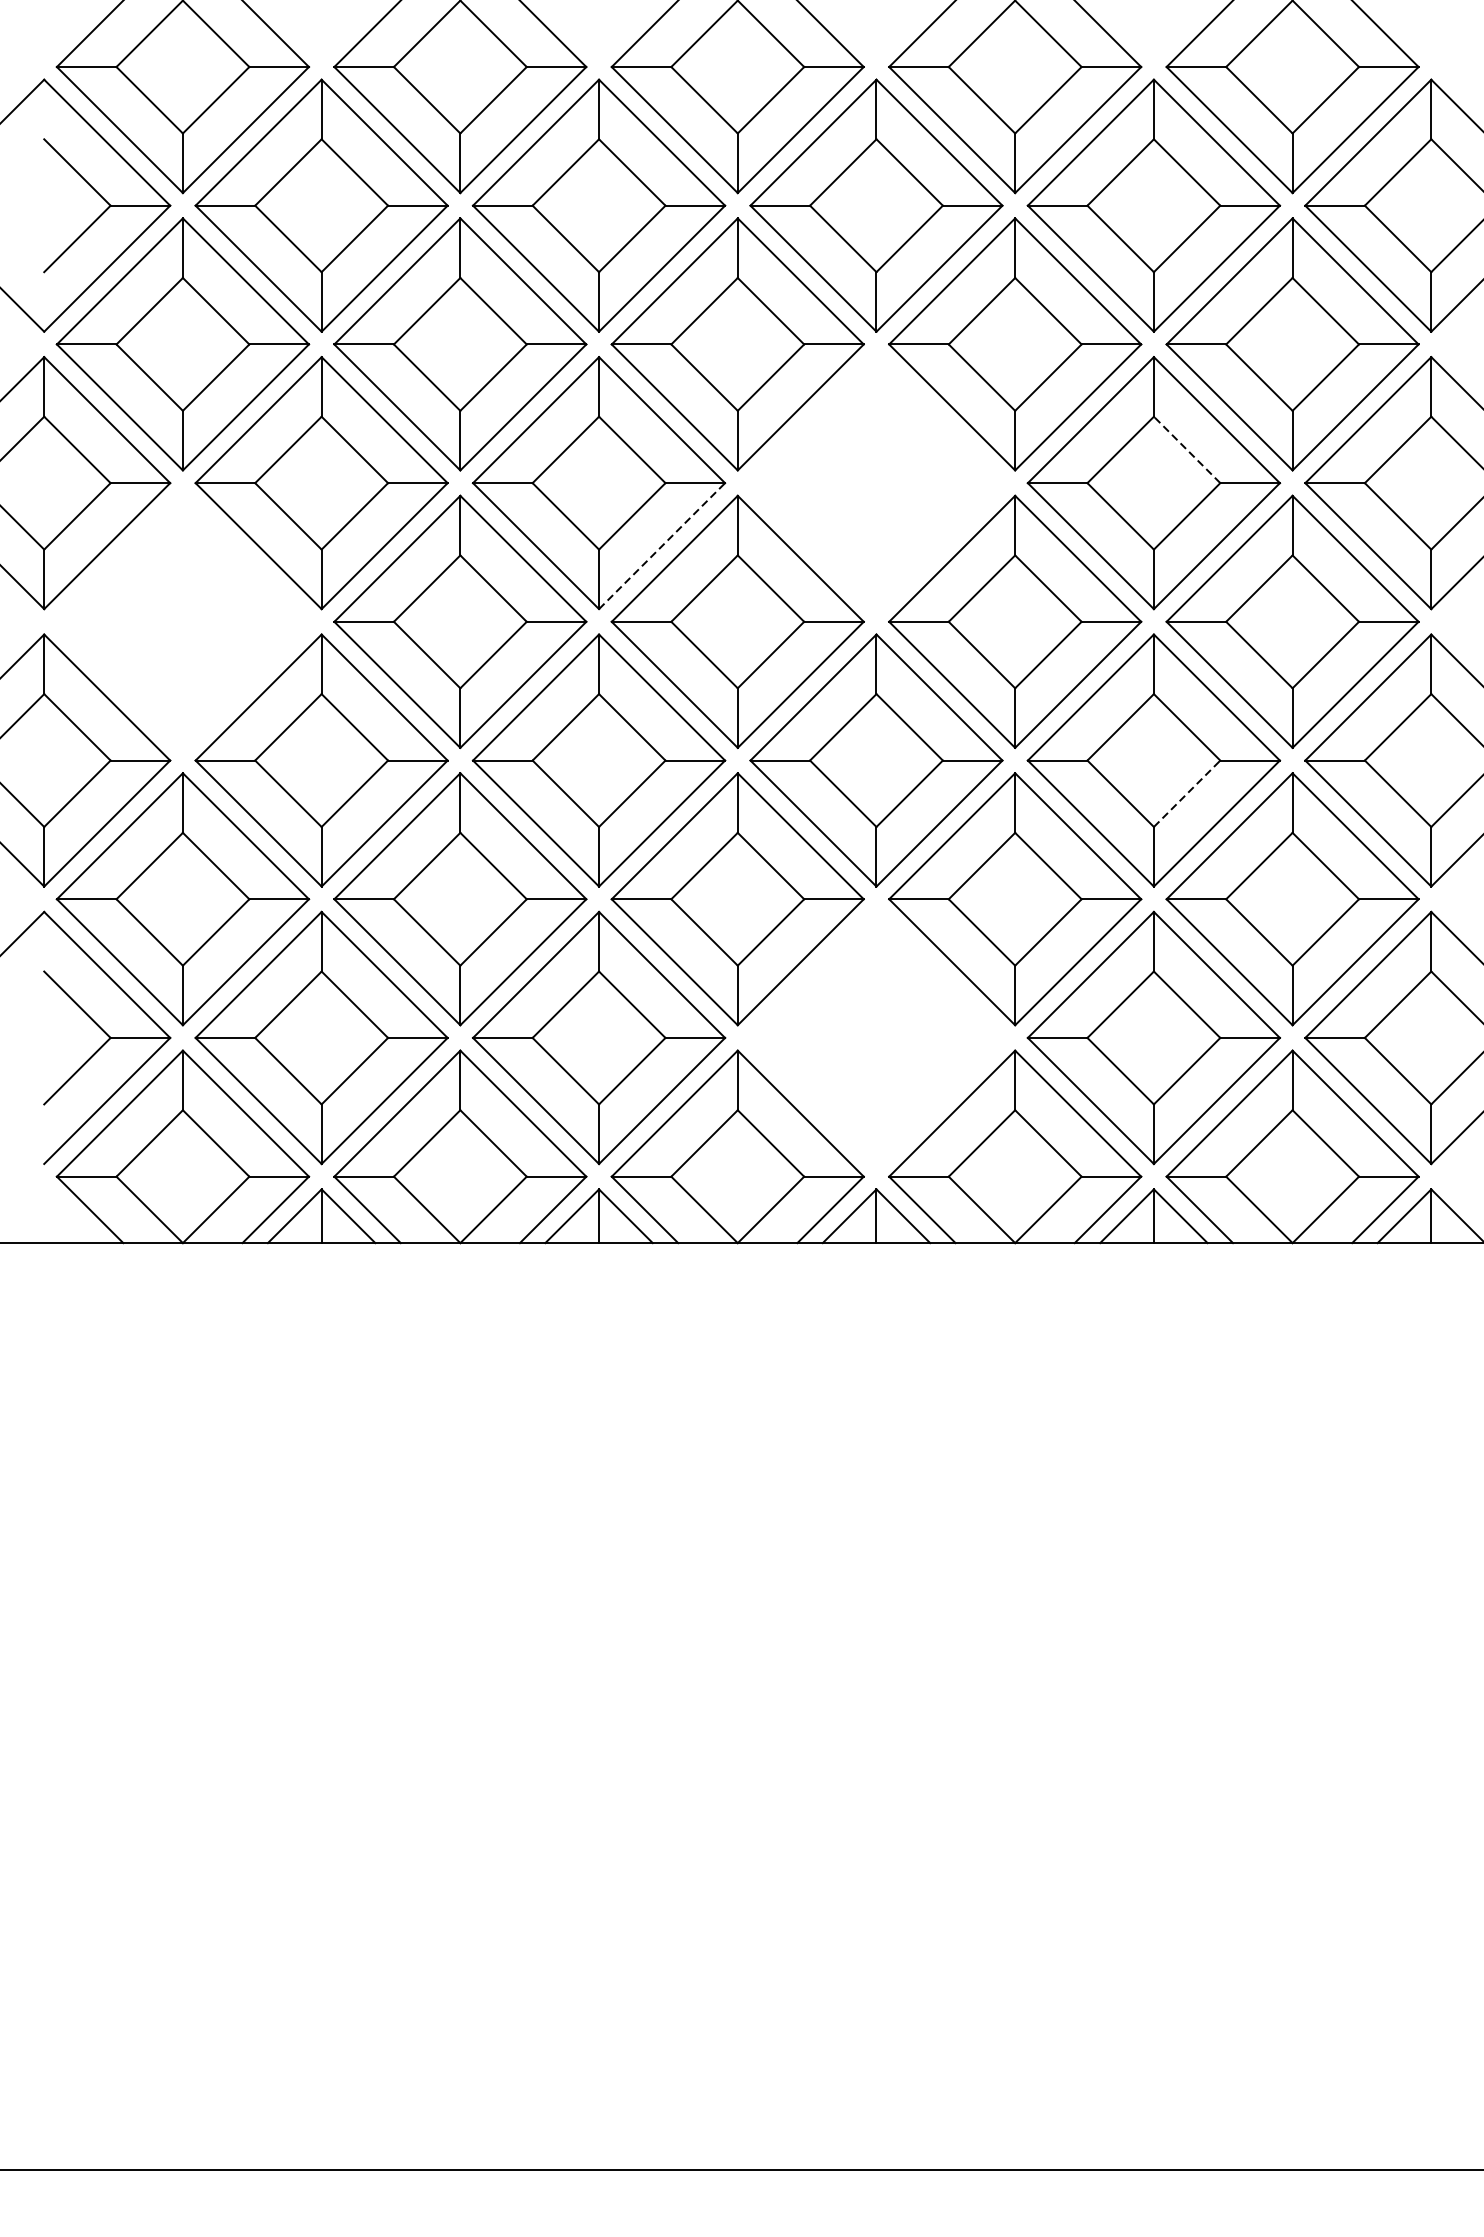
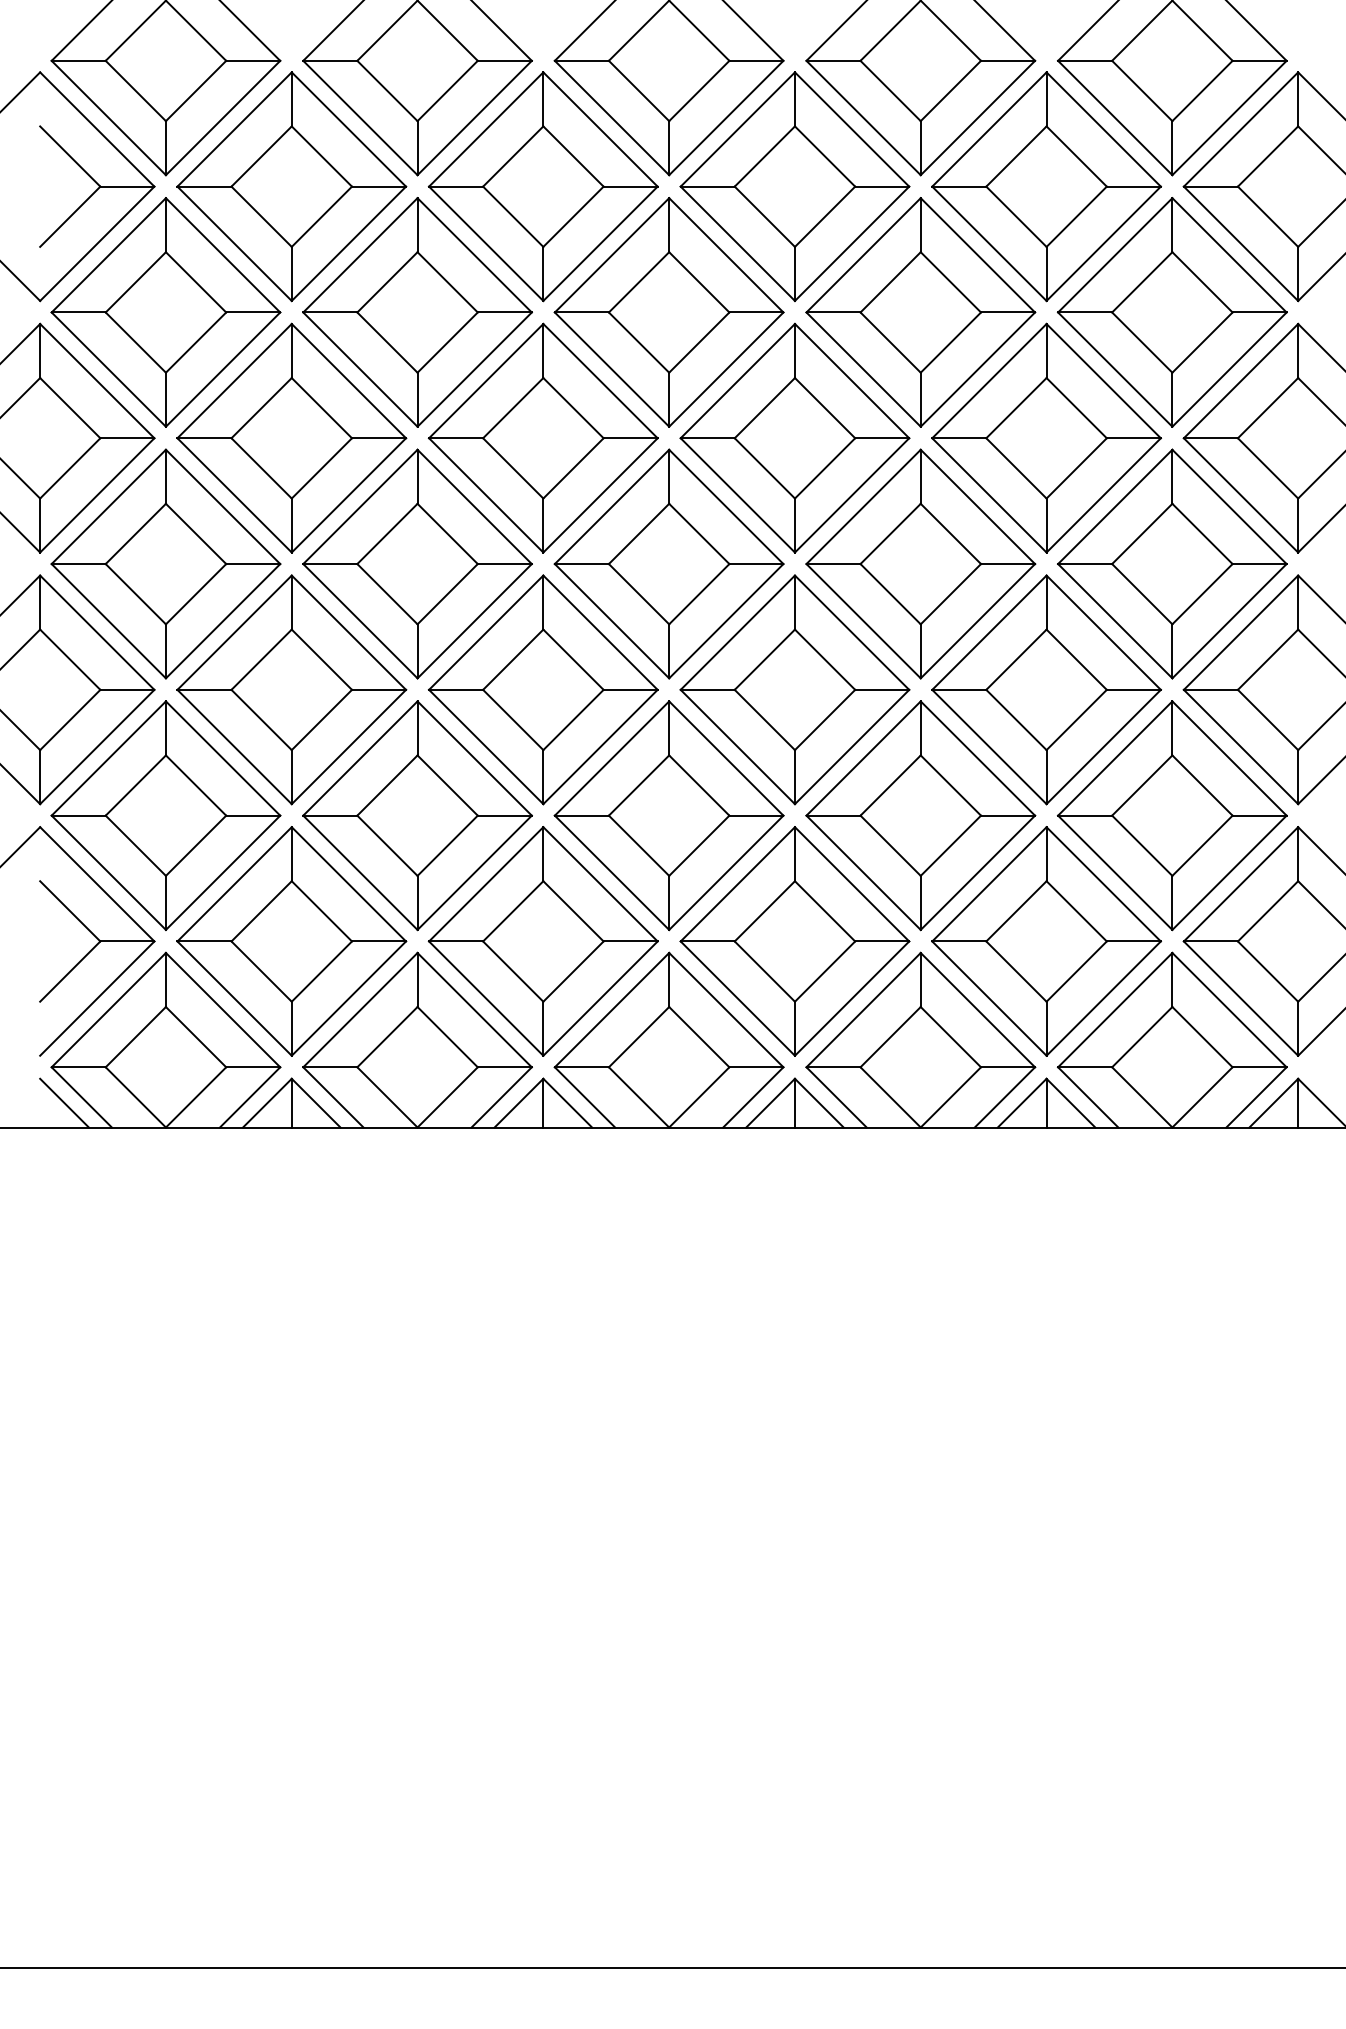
line: (1186, 450) -> (1076, 408), dashed -> solid
part: (875, 482) -> (794, 437), added
line: (662, 546) -> (600, 495), dashed -> solid
part: (182, 621) -> (165, 563), added
line: (1186, 793) -> (1076, 719), dashed -> solid
part: (875, 1038) -> (794, 941), added
line: (71, 1215) -> (64, 1102), added

